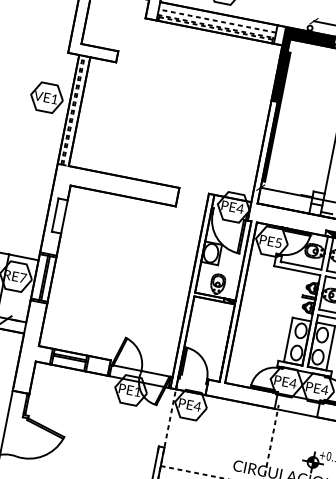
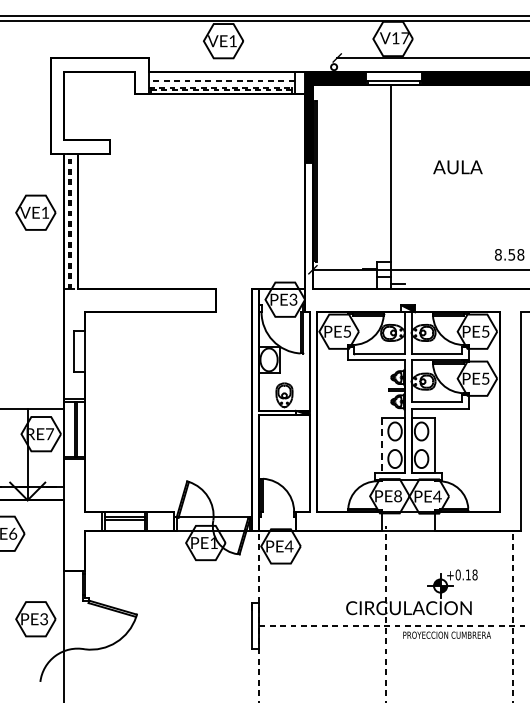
text: (240, 208) -> (293, 299), PE4 -> PE3
line: (287, 339) -> (381, 445), solid -> dashed
text: (292, 383) -> (397, 496), PE4 -> PE8

